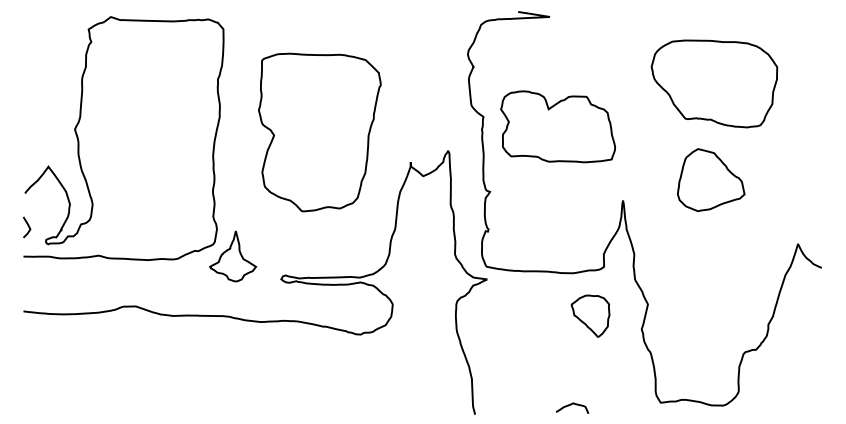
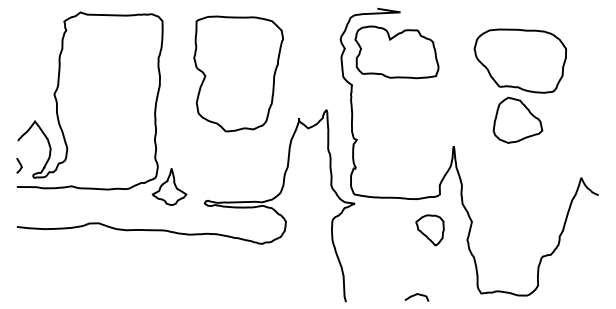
part: (557, 126) -> (396, 52), moved
part: (319, 132) -> (238, 73), moved
part: (711, 179) -> (518, 119), moved

